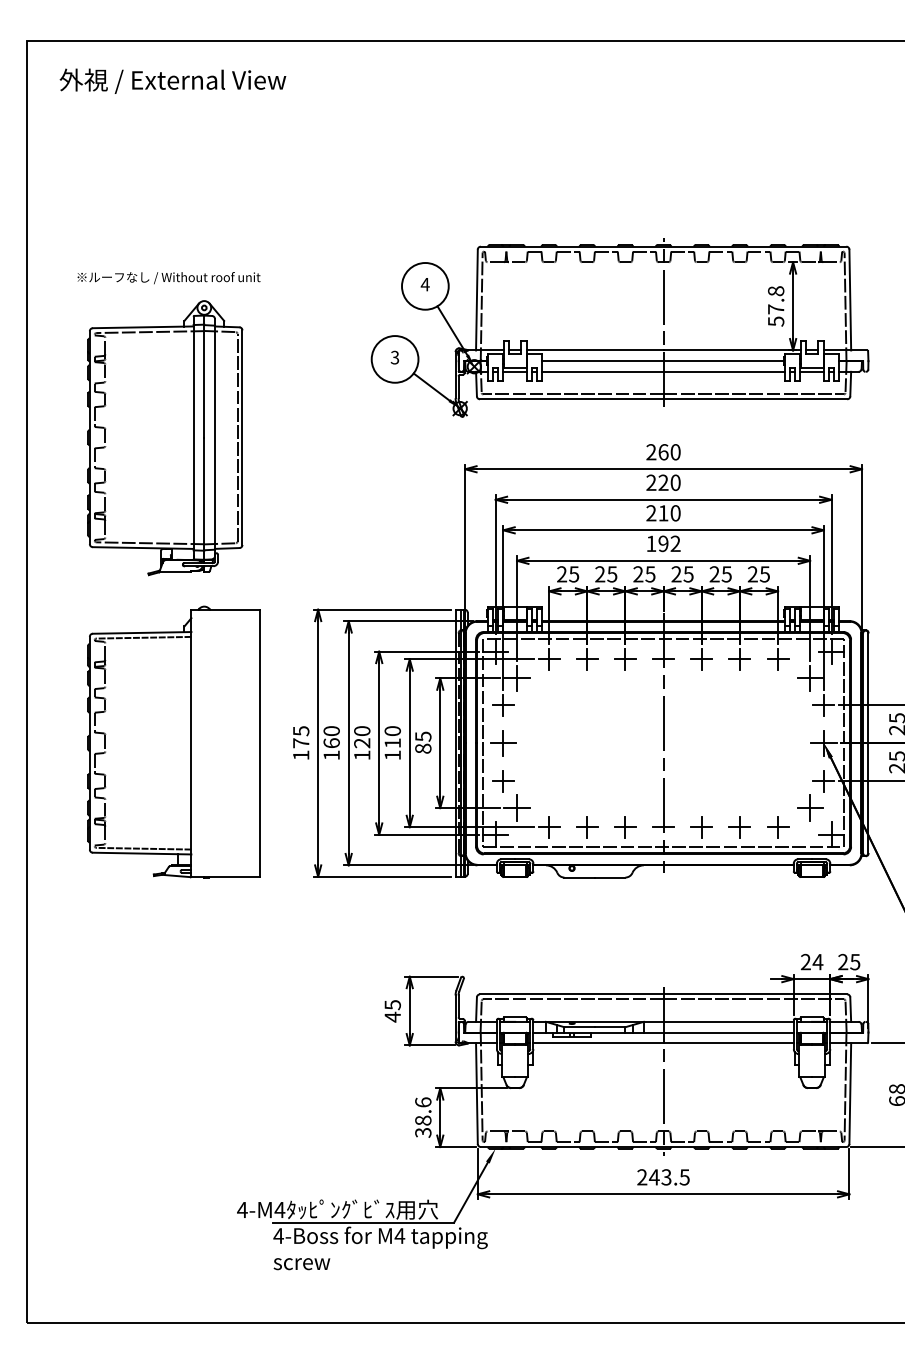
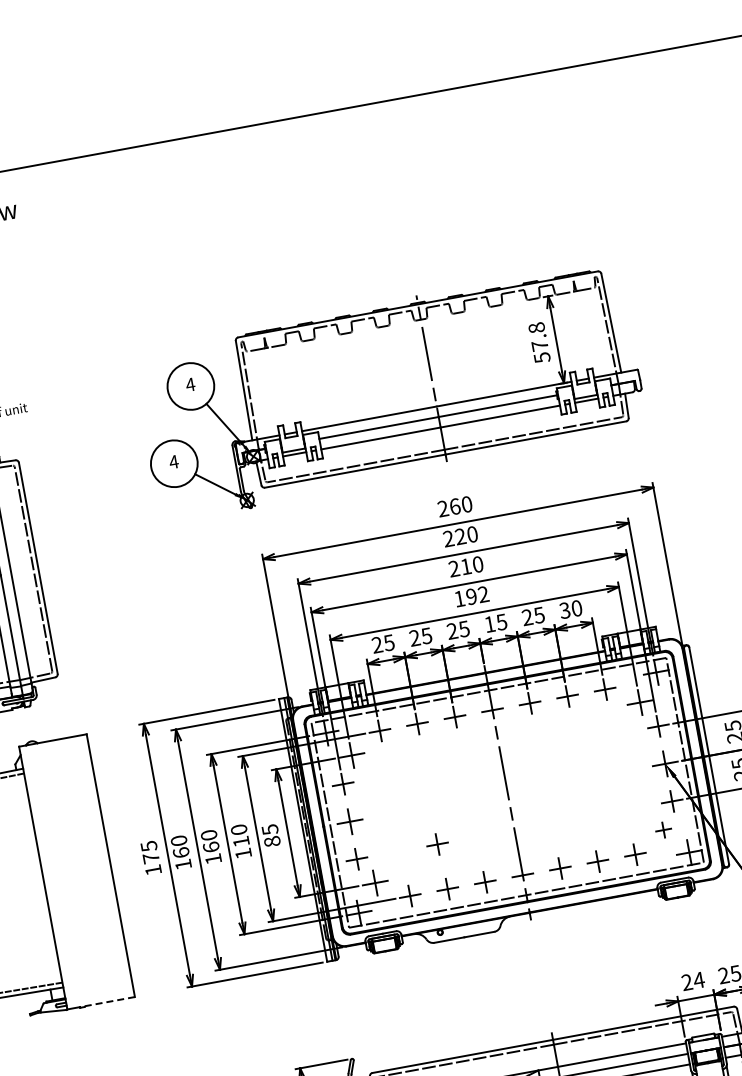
text: (394, 357) -> (173, 462), 3 -> 4
text: (676, 574) -> (489, 624), 25 -> 15
text: (758, 574) -> (570, 609), 25 -> 30
text: (362, 743) -> (211, 847), 120 -> 160
part: (585, 781) -> (437, 844), added
part: (810, 807) -> (663, 829), size x0.6
line: (232, 876) -> (107, 1001), solid -> dashed

